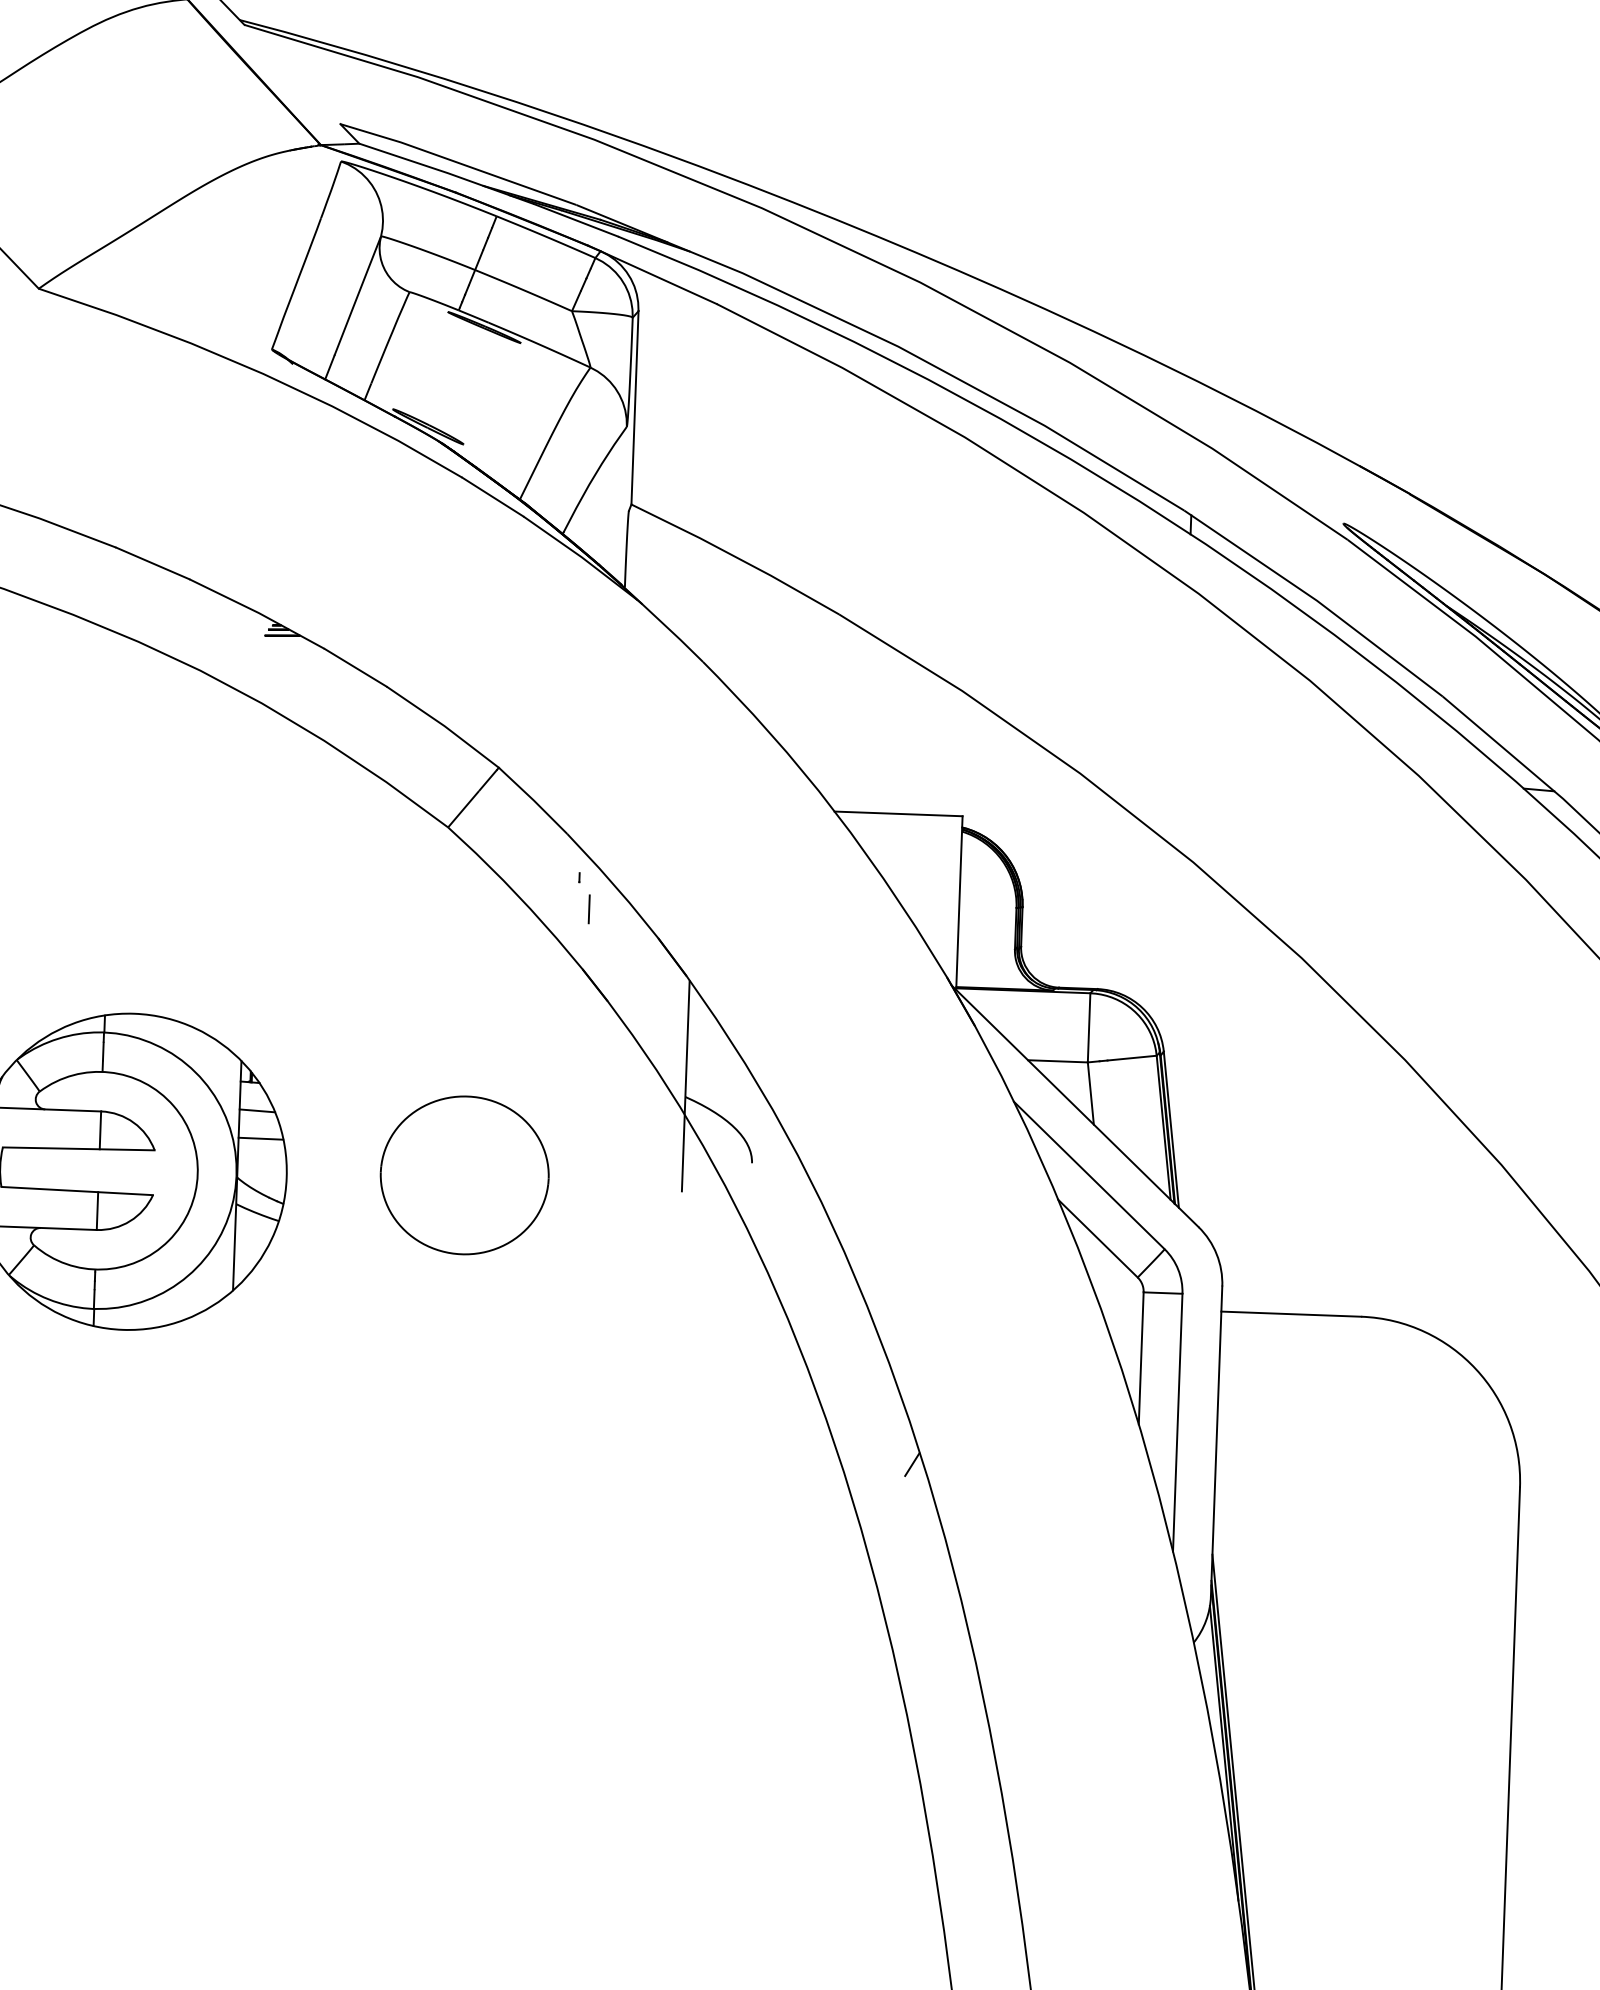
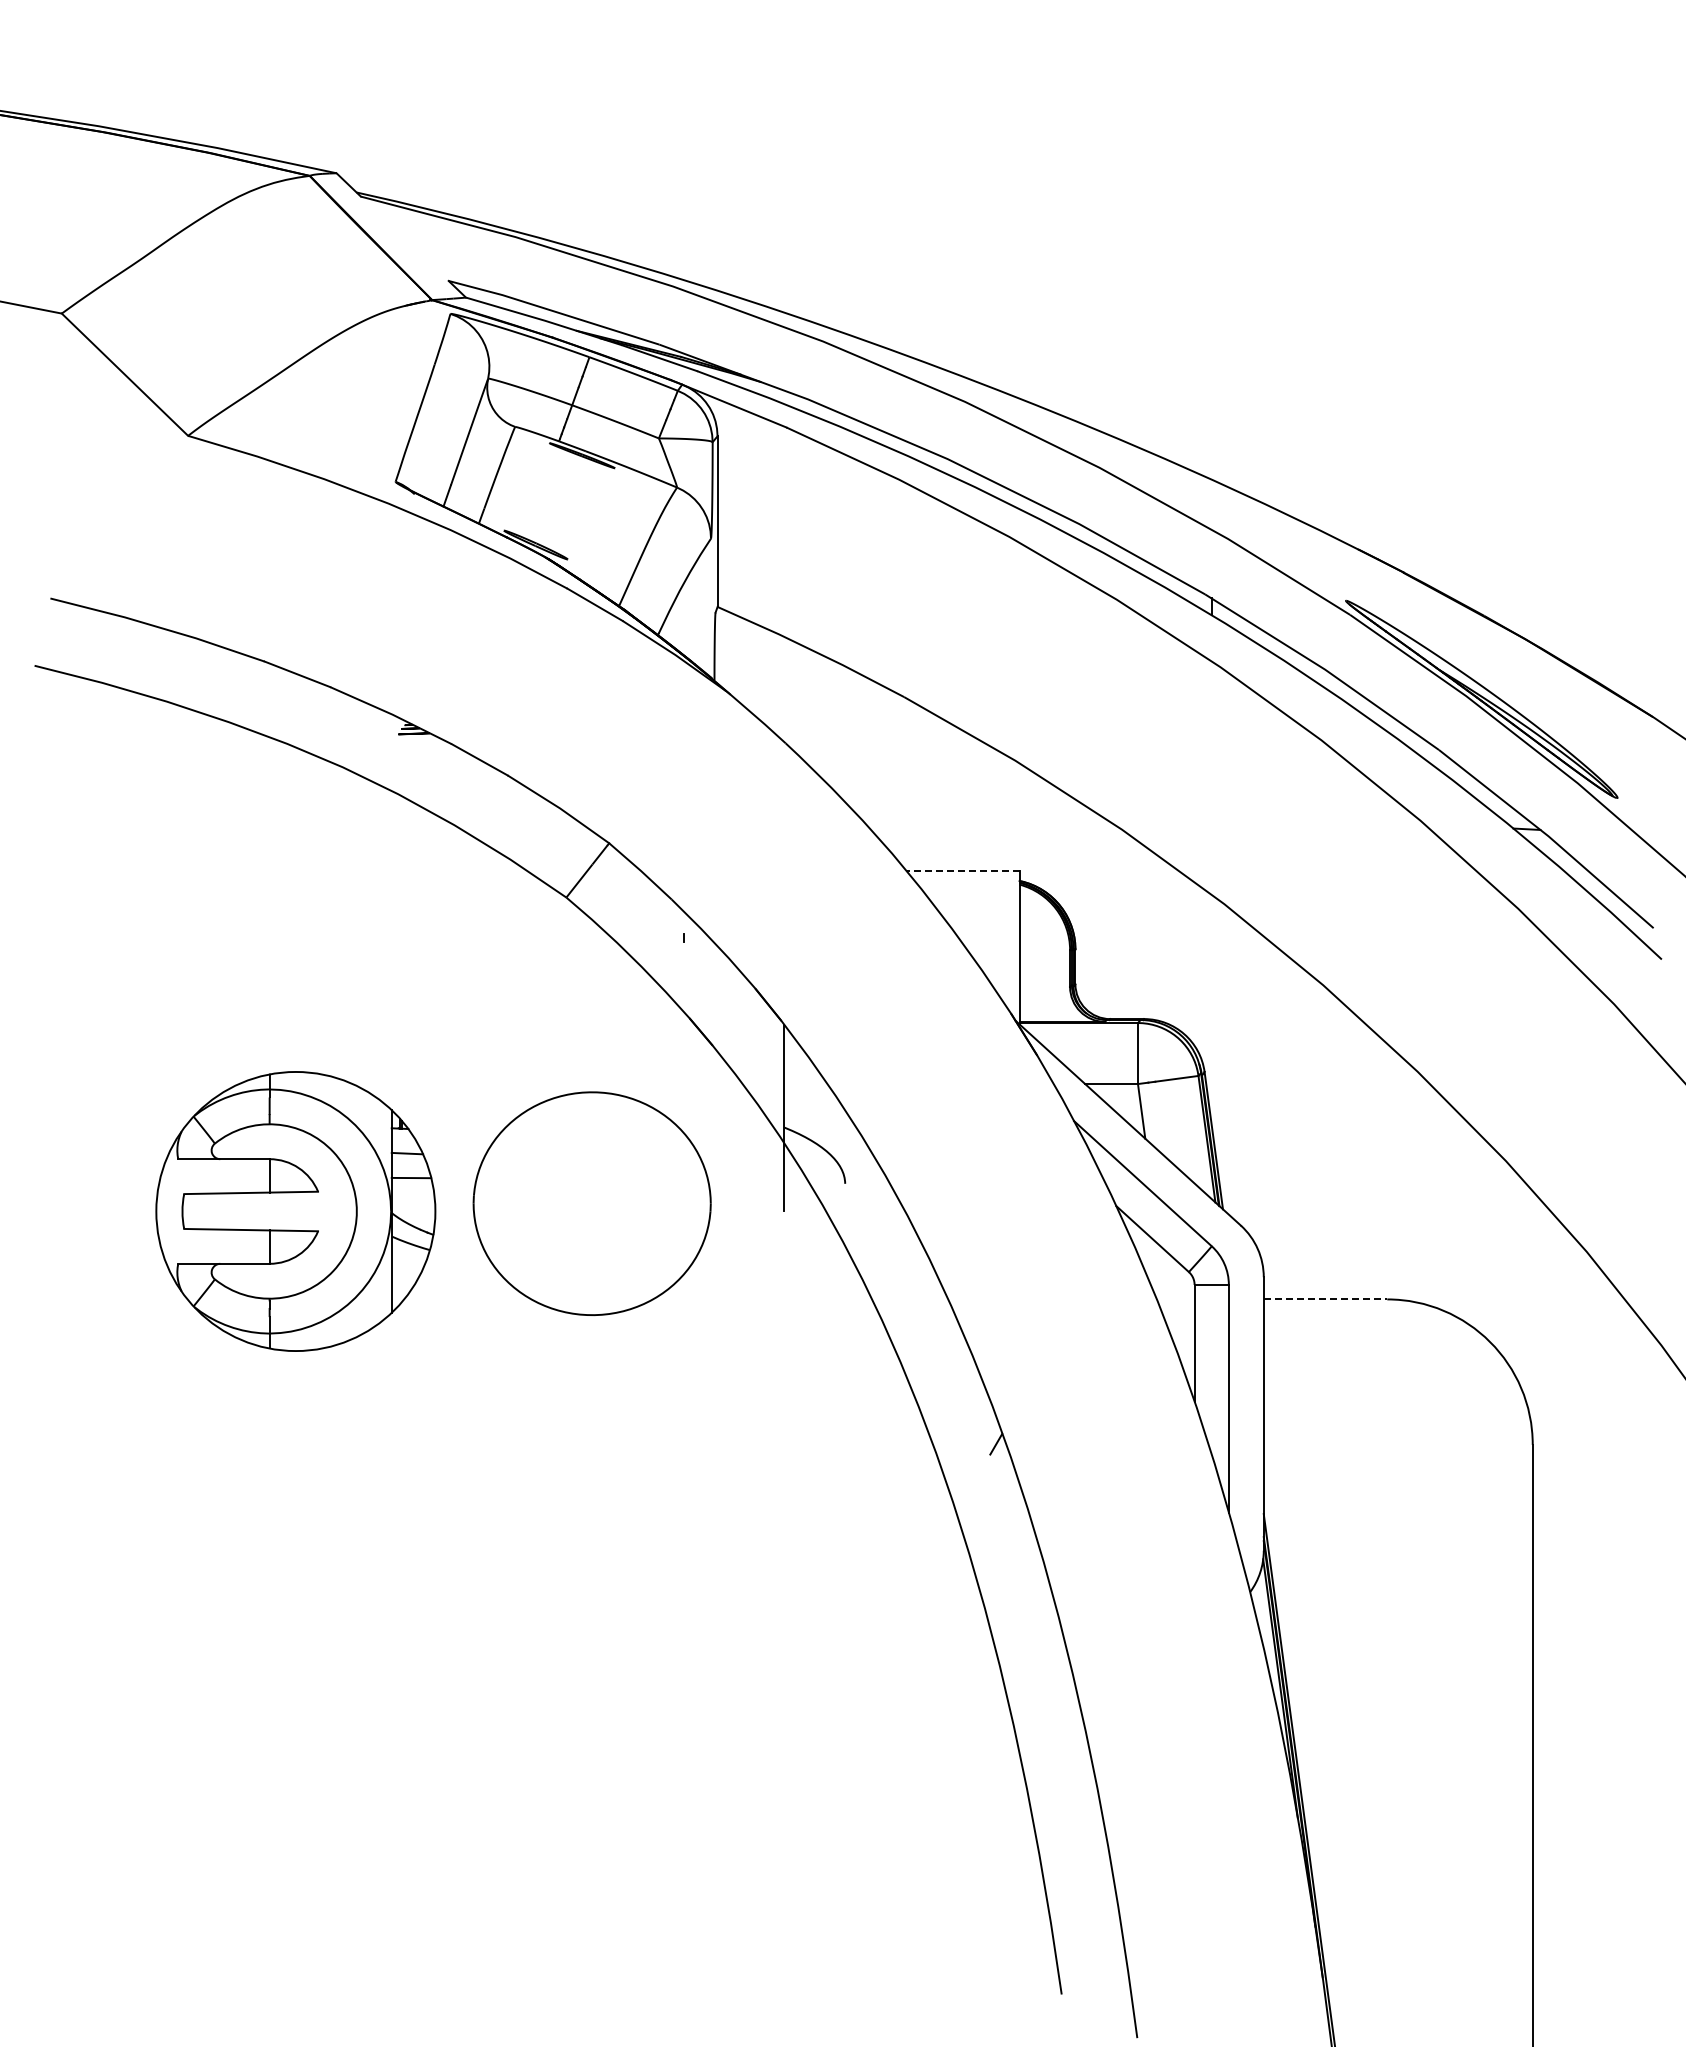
line: (899, 814) -> (963, 871), solid -> dashed
line: (589, 908) -> (693, 964), removed
part: (464, 1175) -> (592, 1203), size x1.6
line: (1291, 1314) -> (1325, 1299), solid -> dashed

